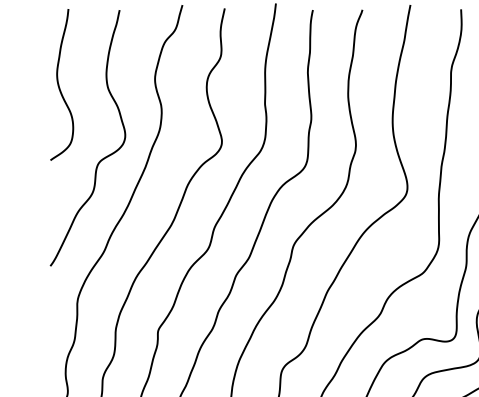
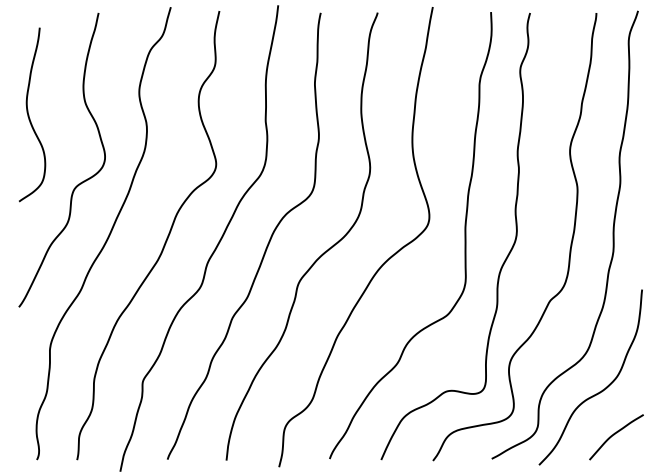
curve: (59, 84) -> (29, 114), moved

